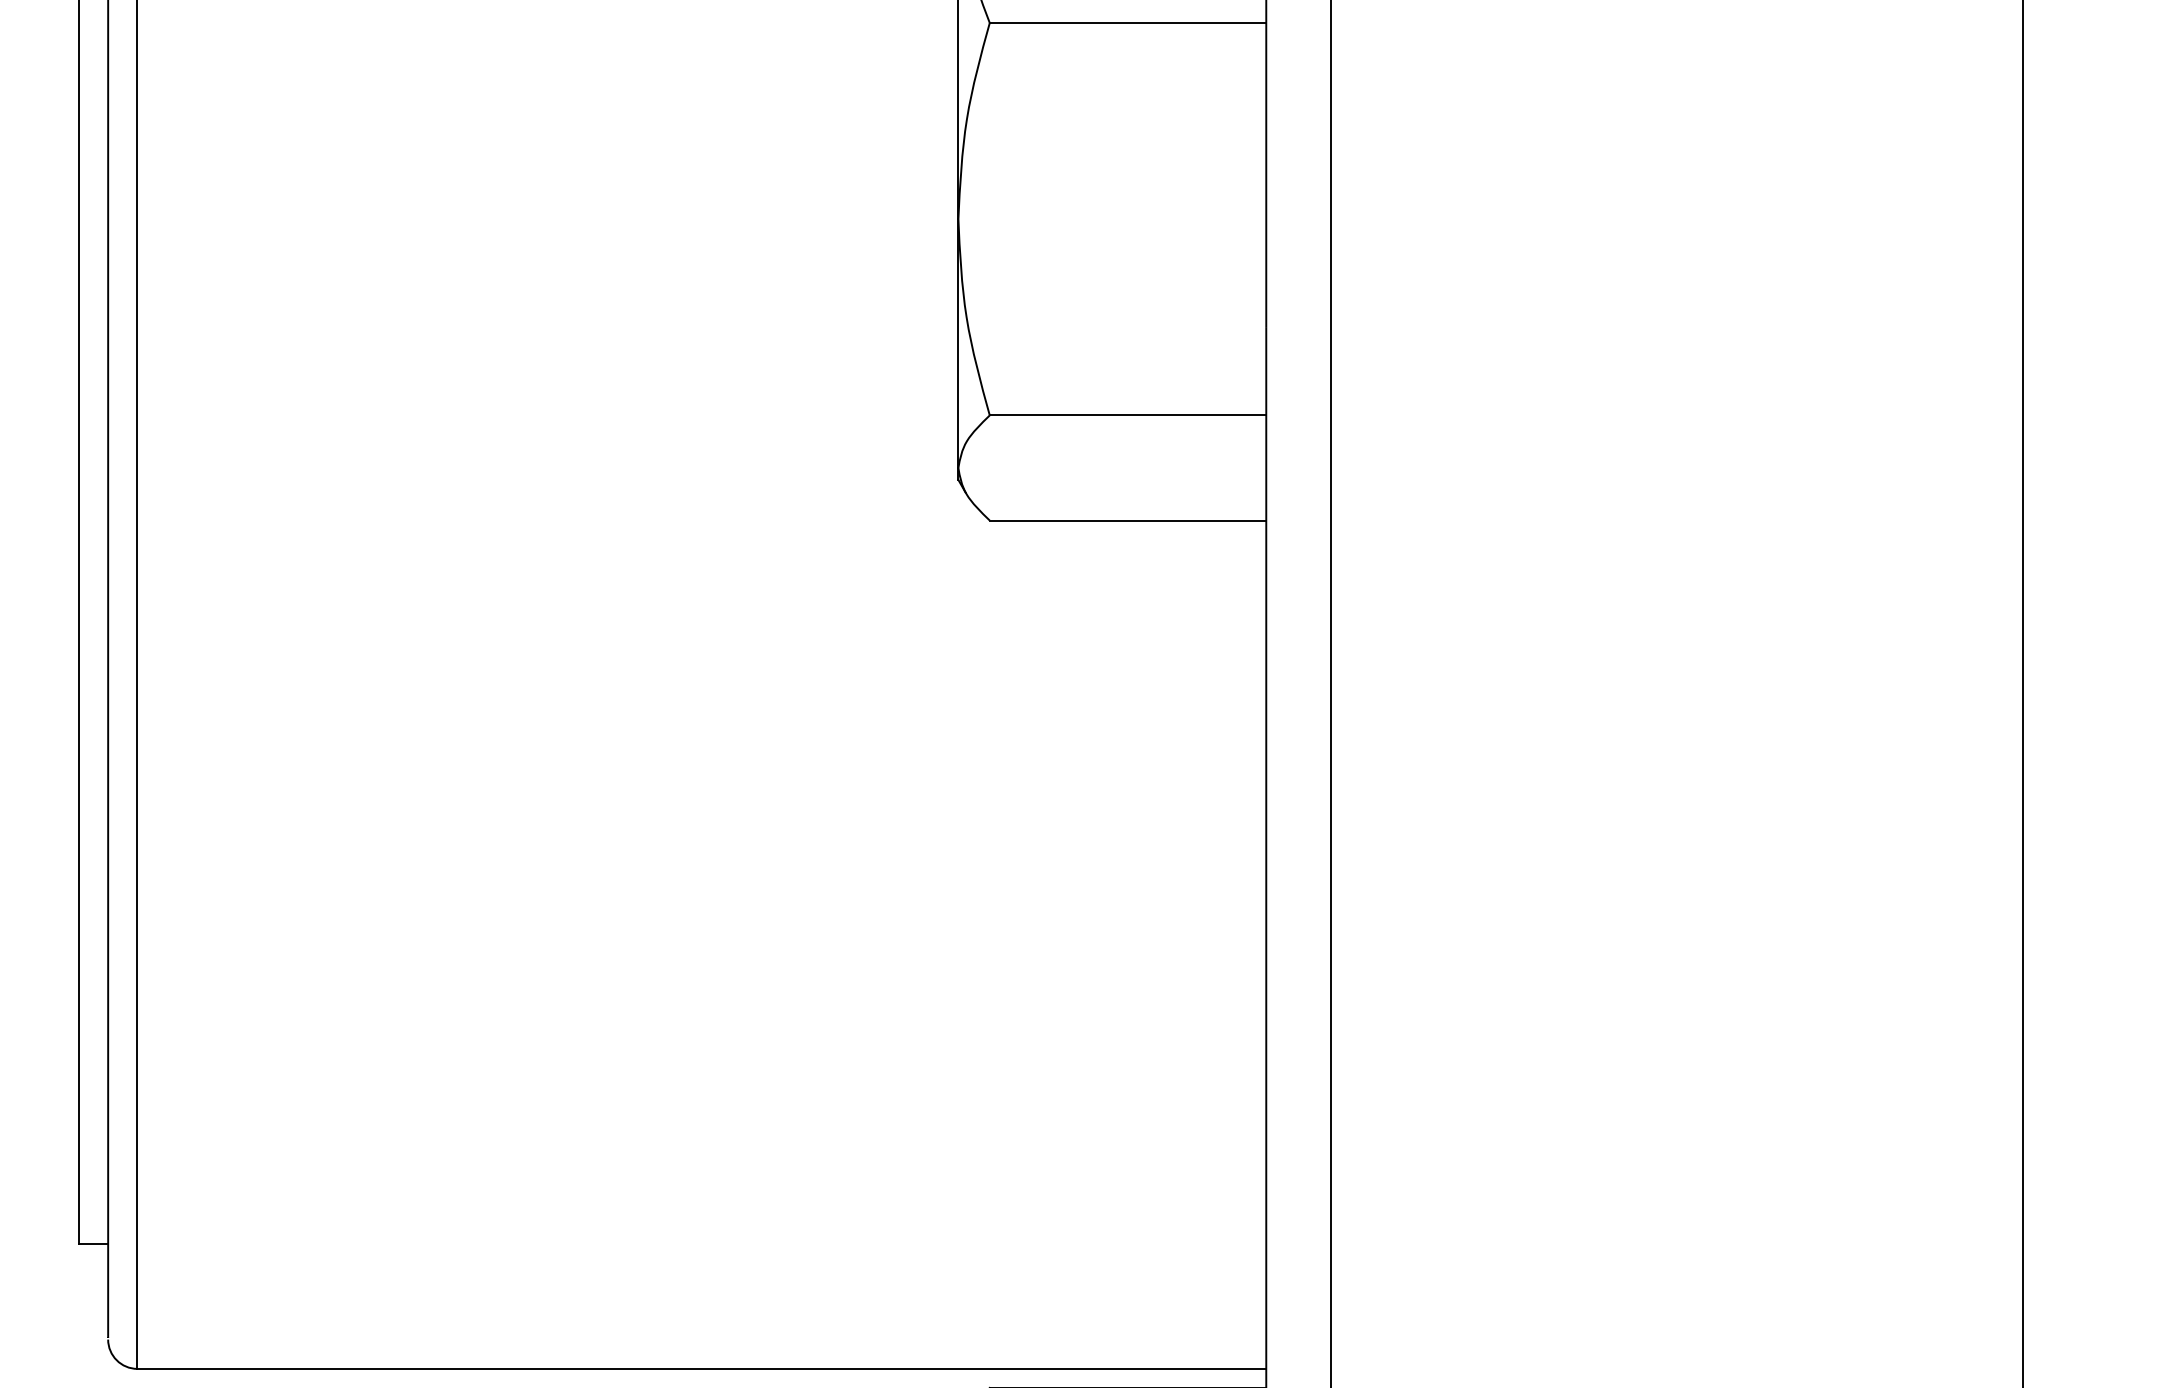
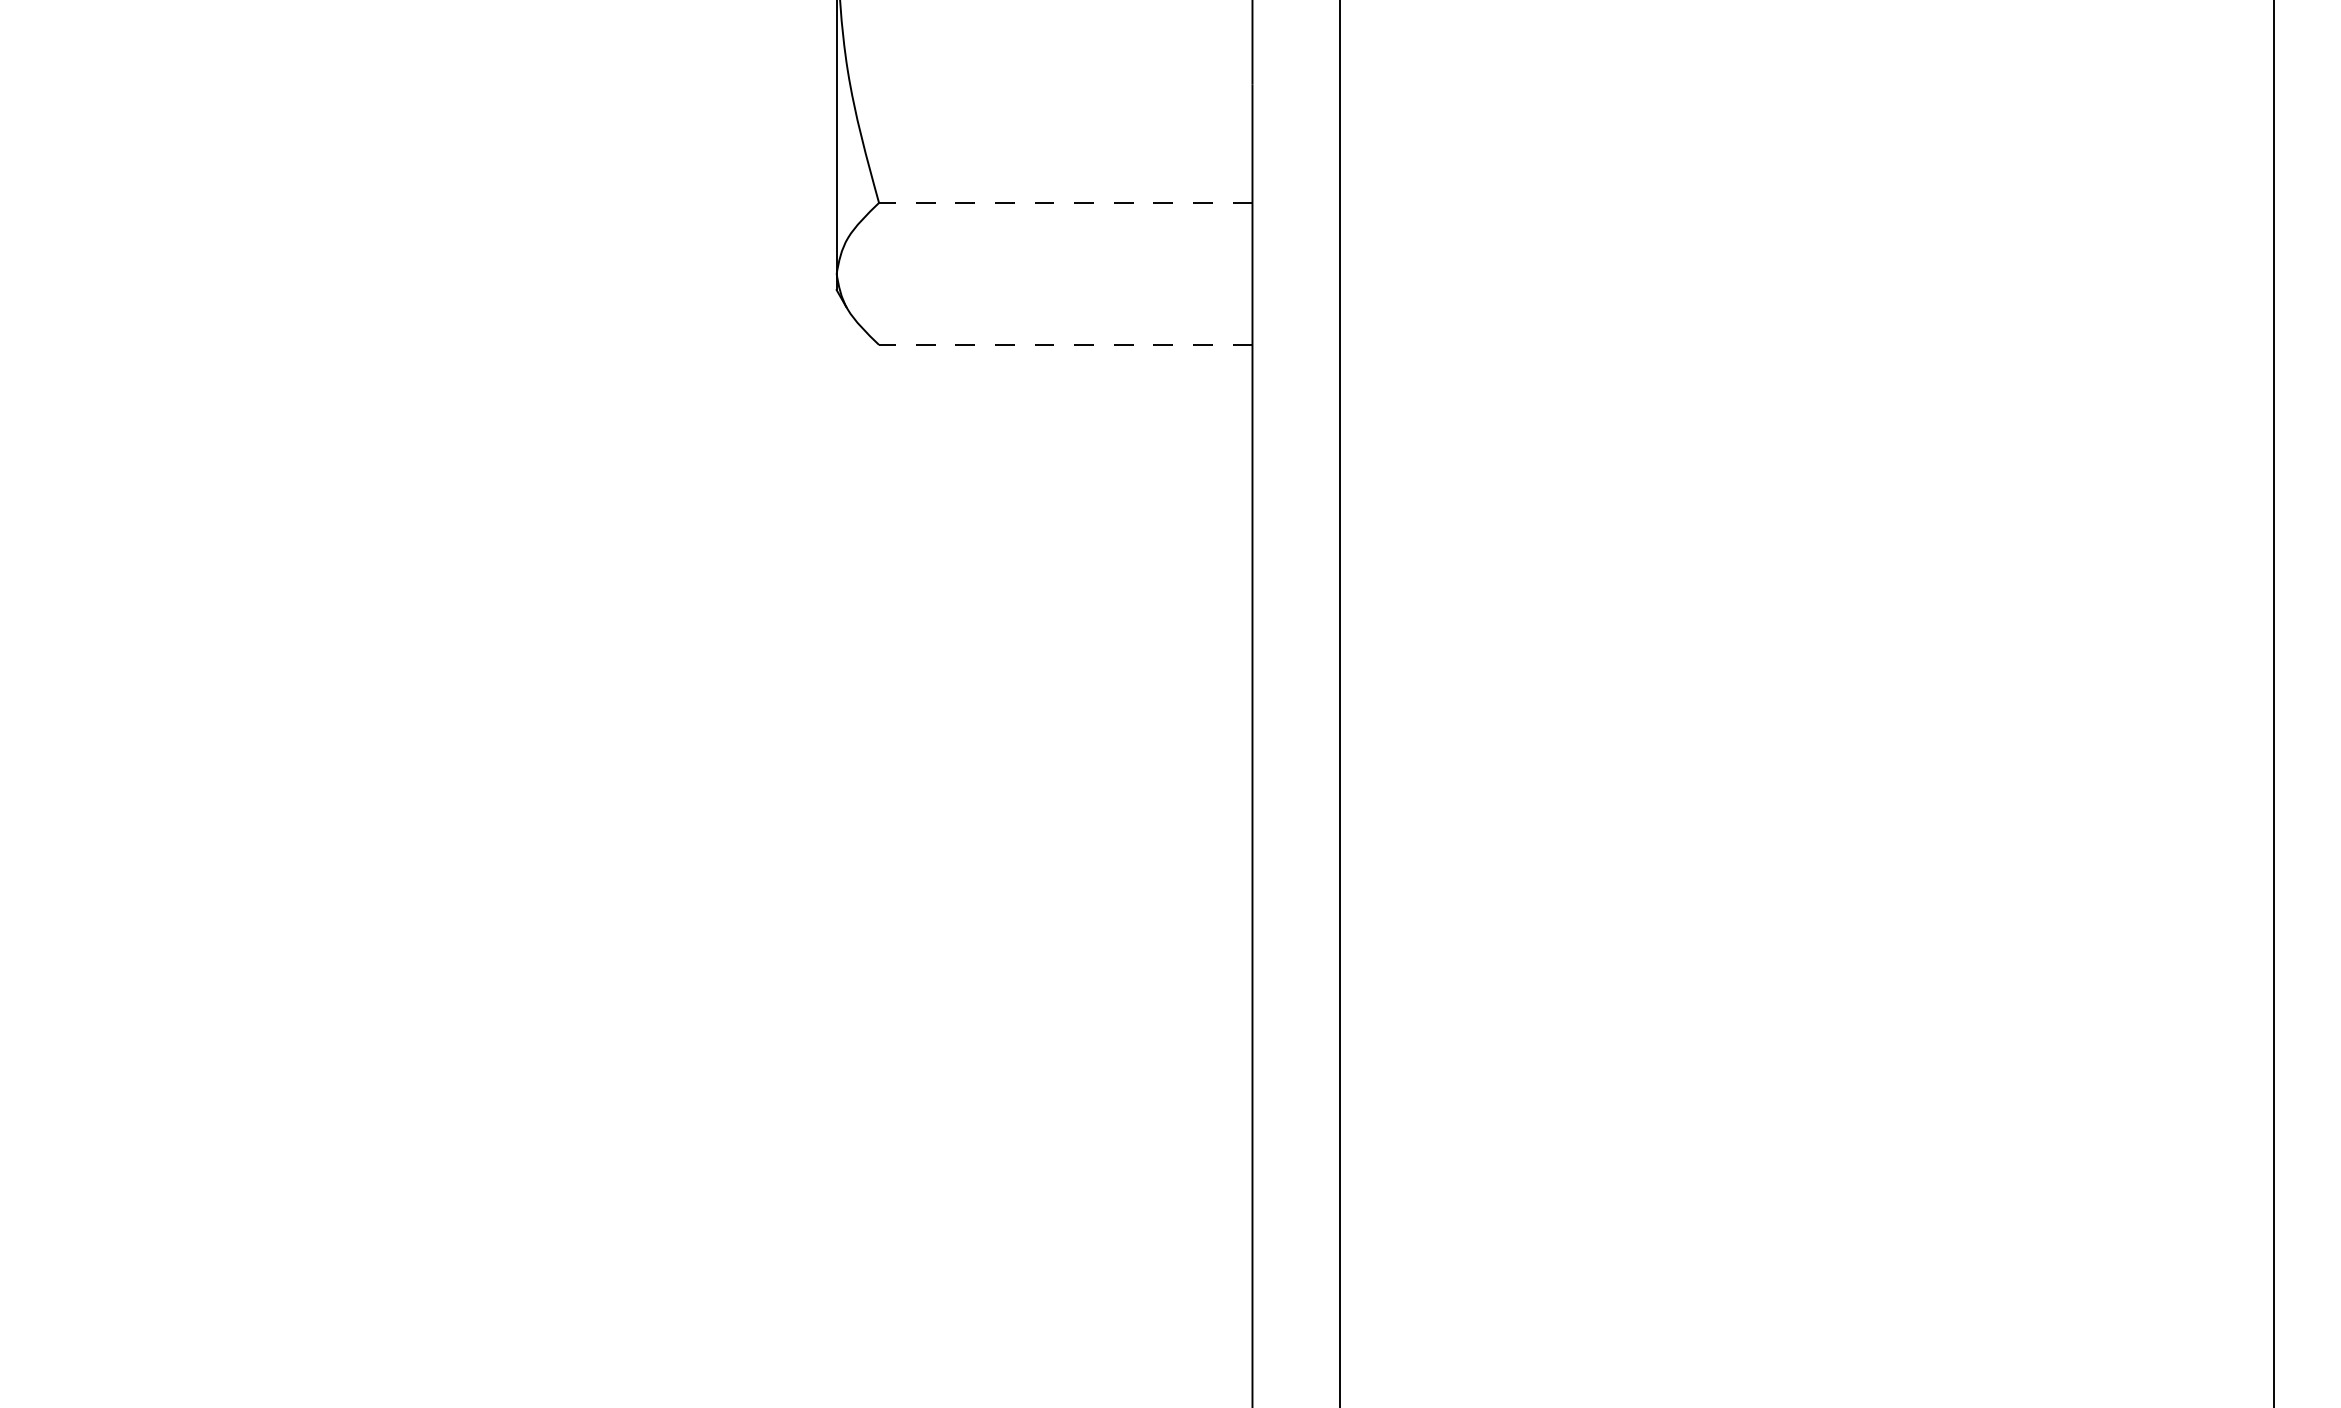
line: (1127, 415) -> (1065, 203), solid -> dashed
line: (1127, 520) -> (1065, 344), solid -> dashed

